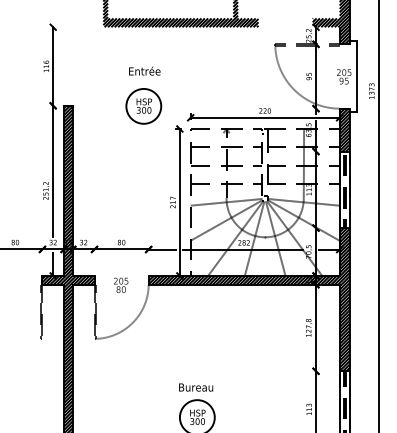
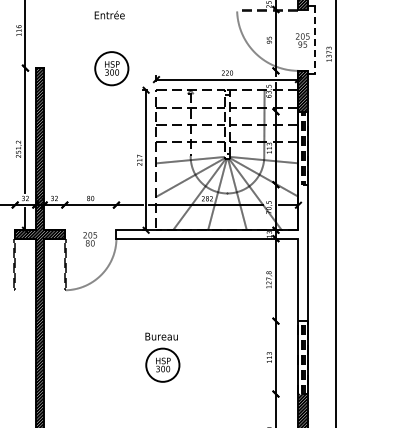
text: (144, 70) -> (109, 14), moved
line: (356, 76) -> (314, 40), solid -> dashed
hatch: (249, 299) -> (212, 252), removed

